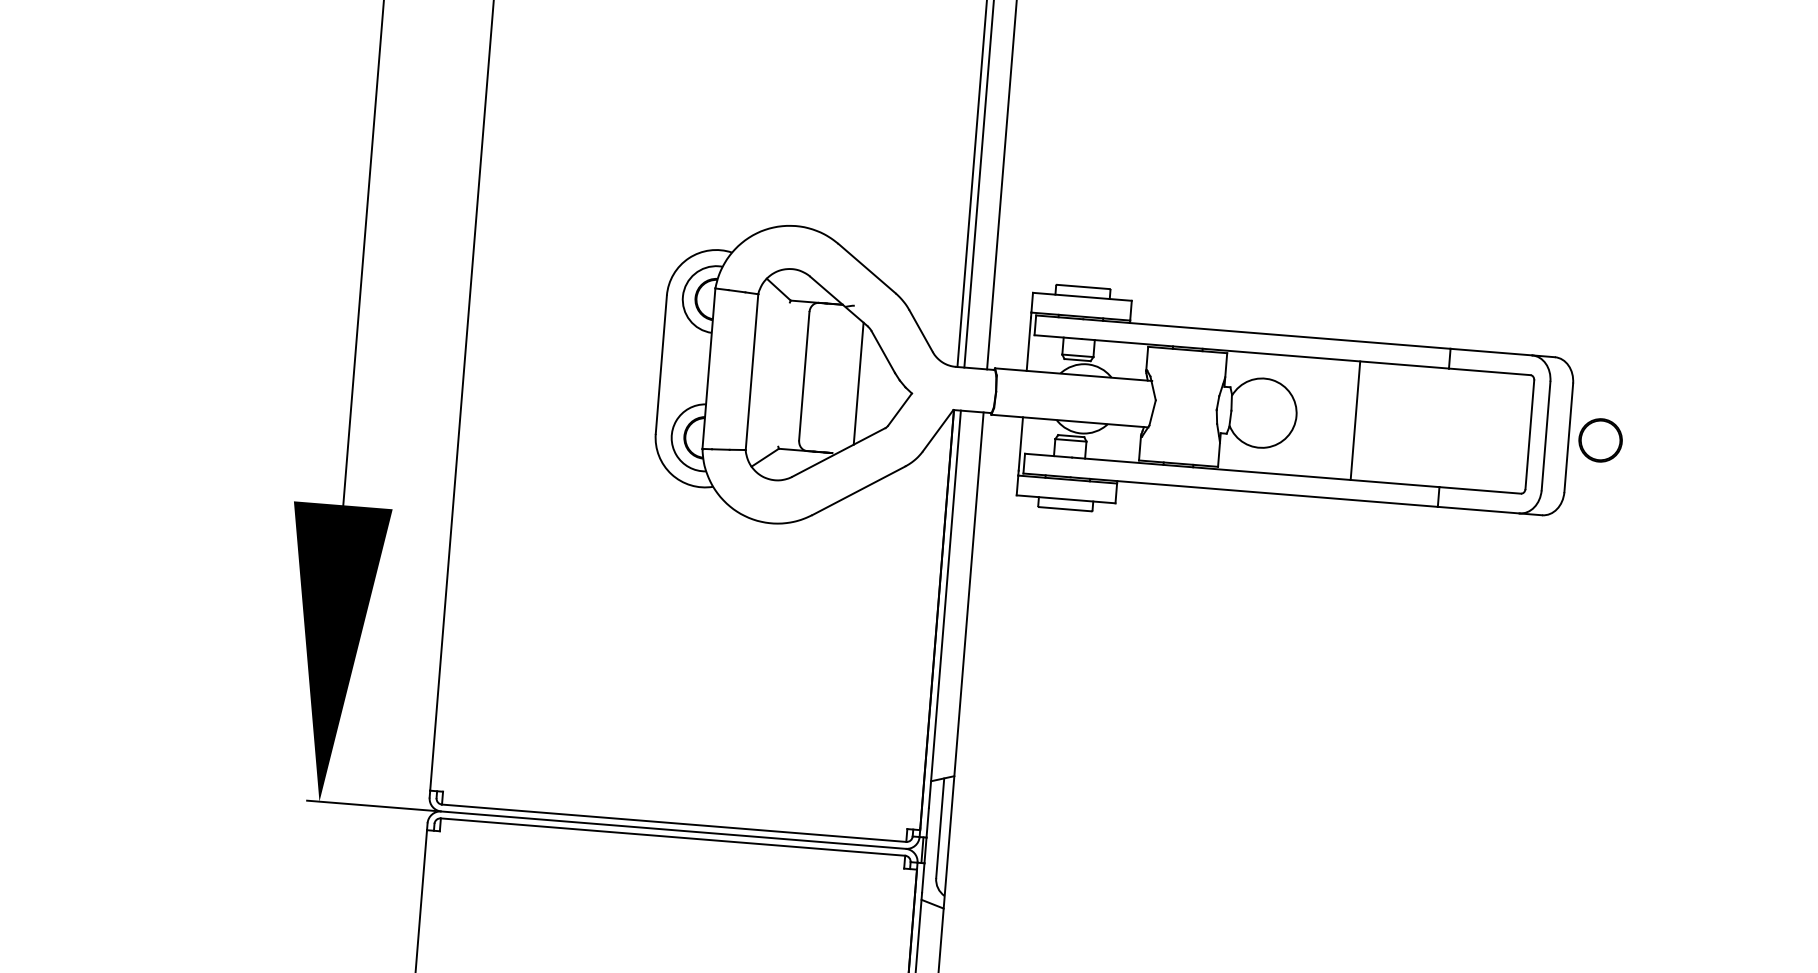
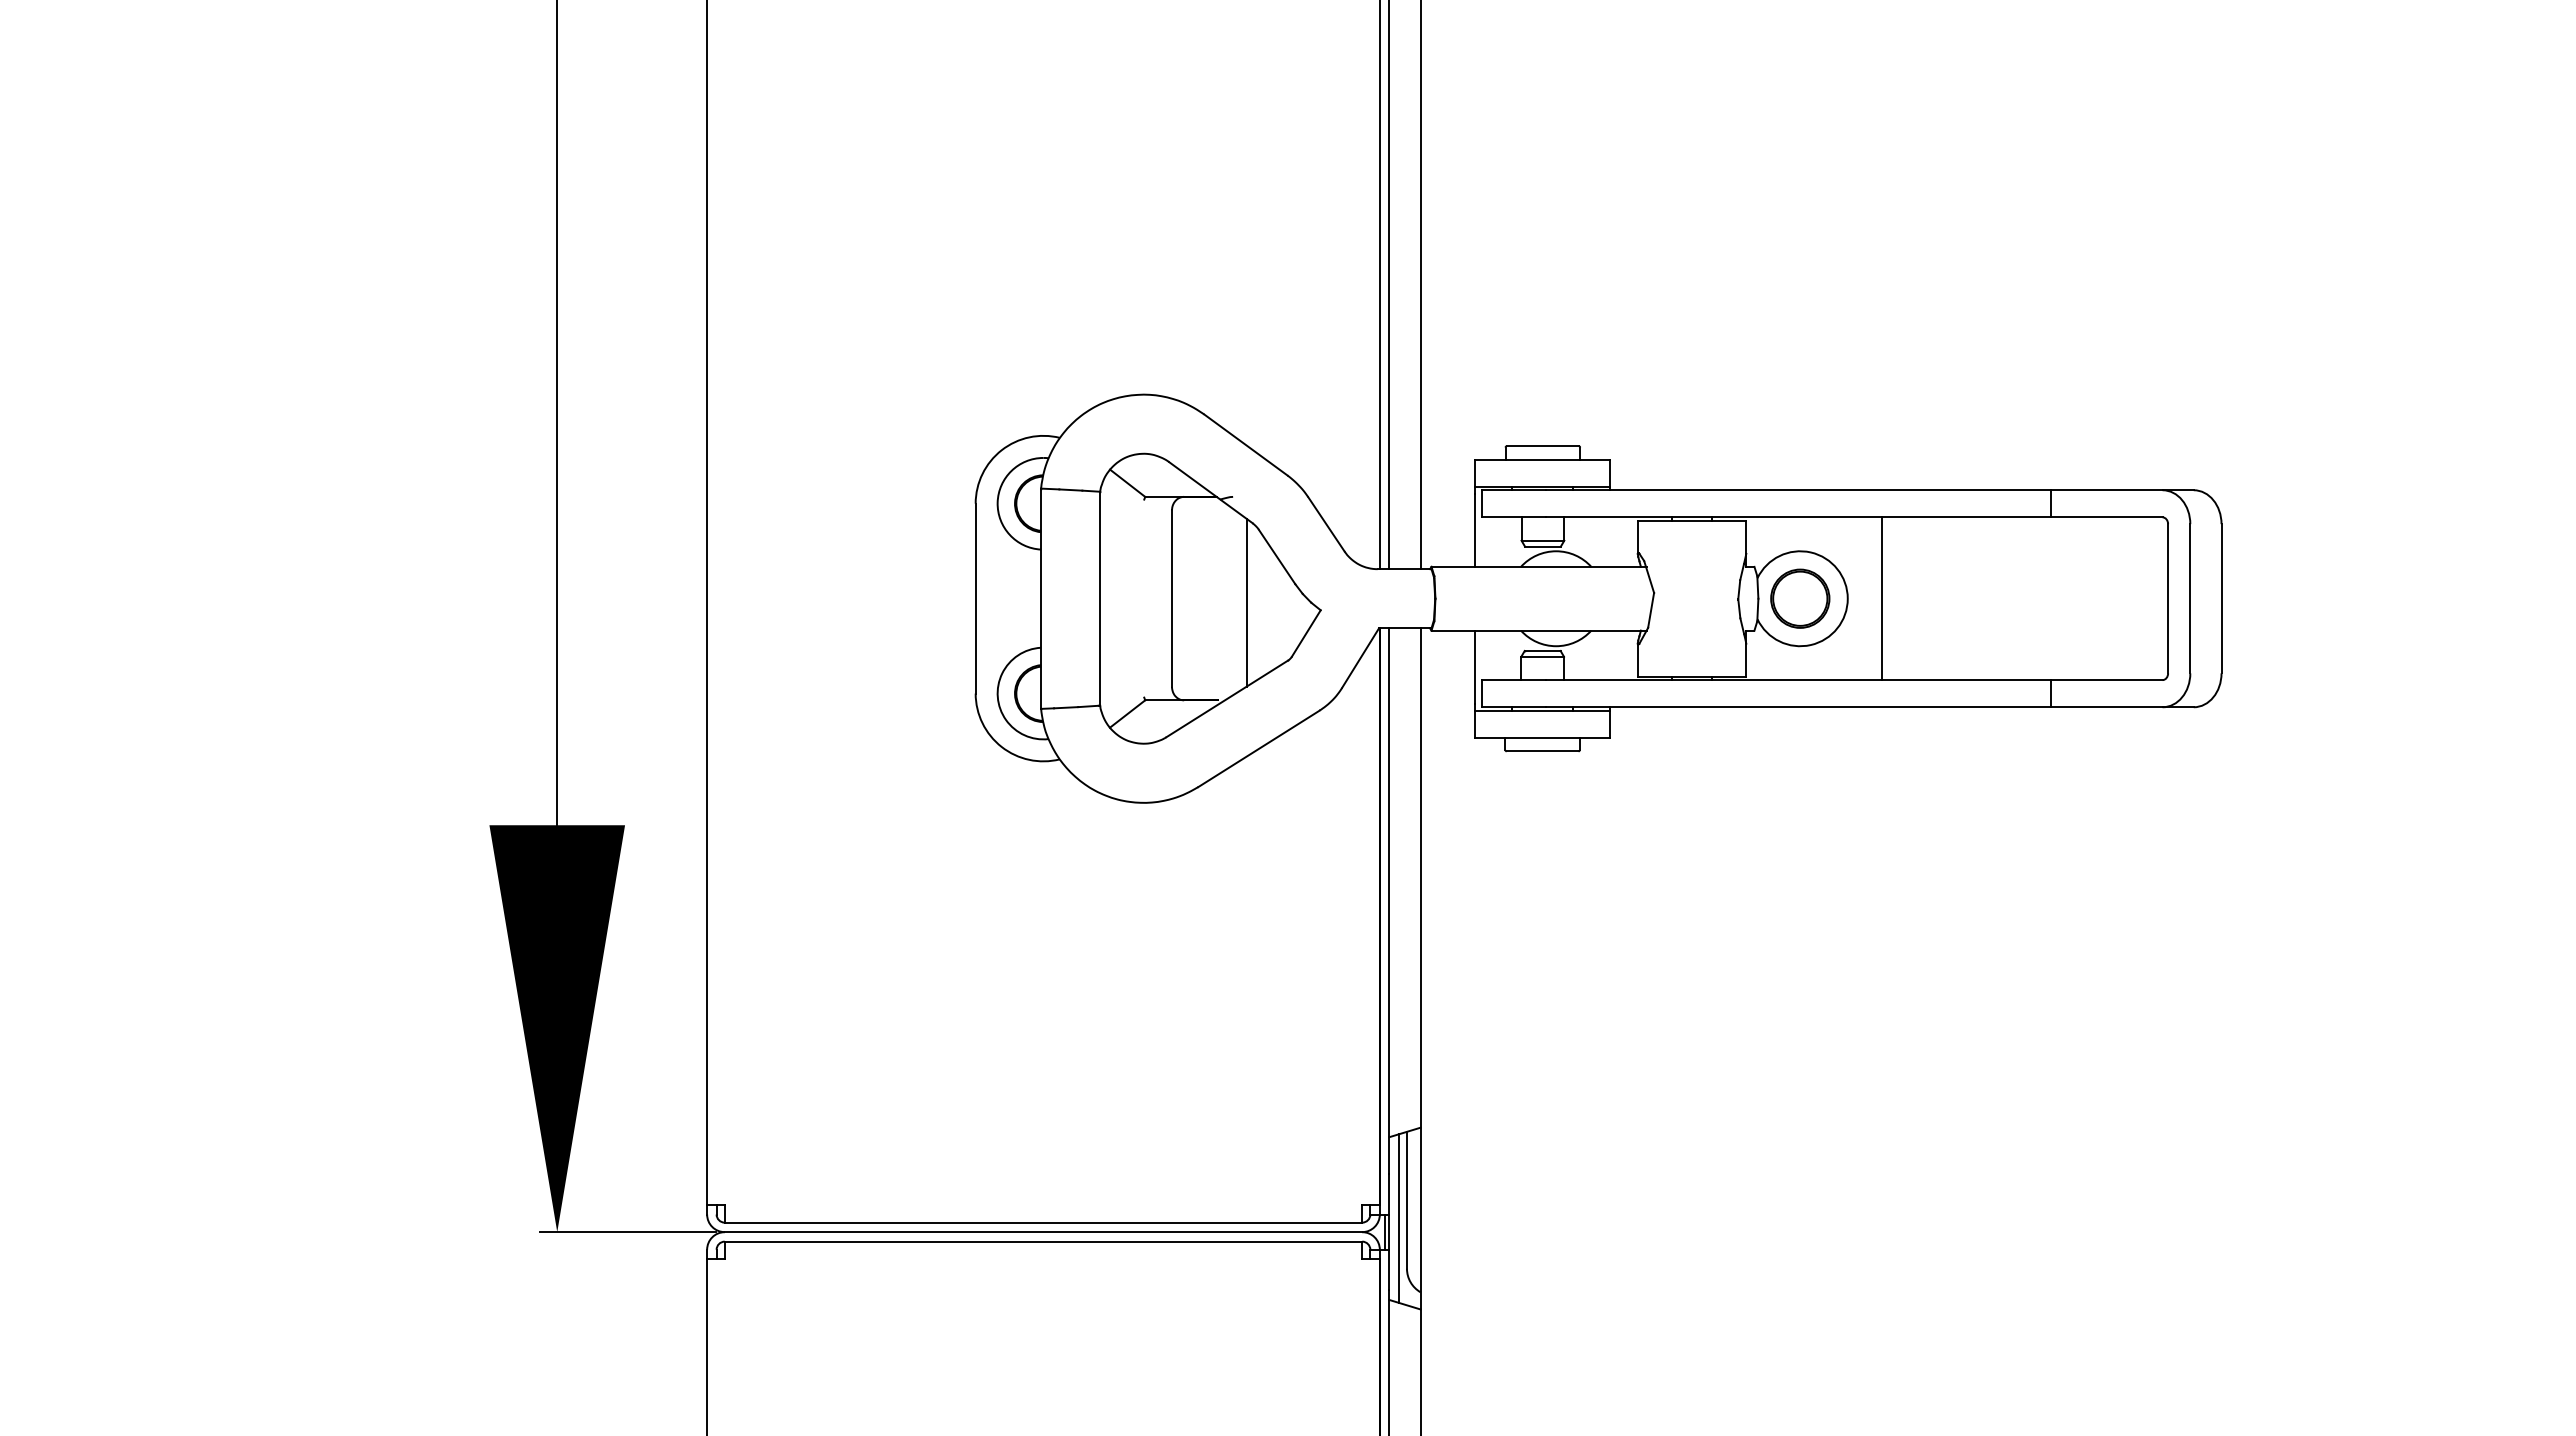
line: (1355, 420) -> (1881, 598), moved
part: (1600, 440) -> (1800, 598), moved
line: (932, 841) -> (1398, 1218), added

